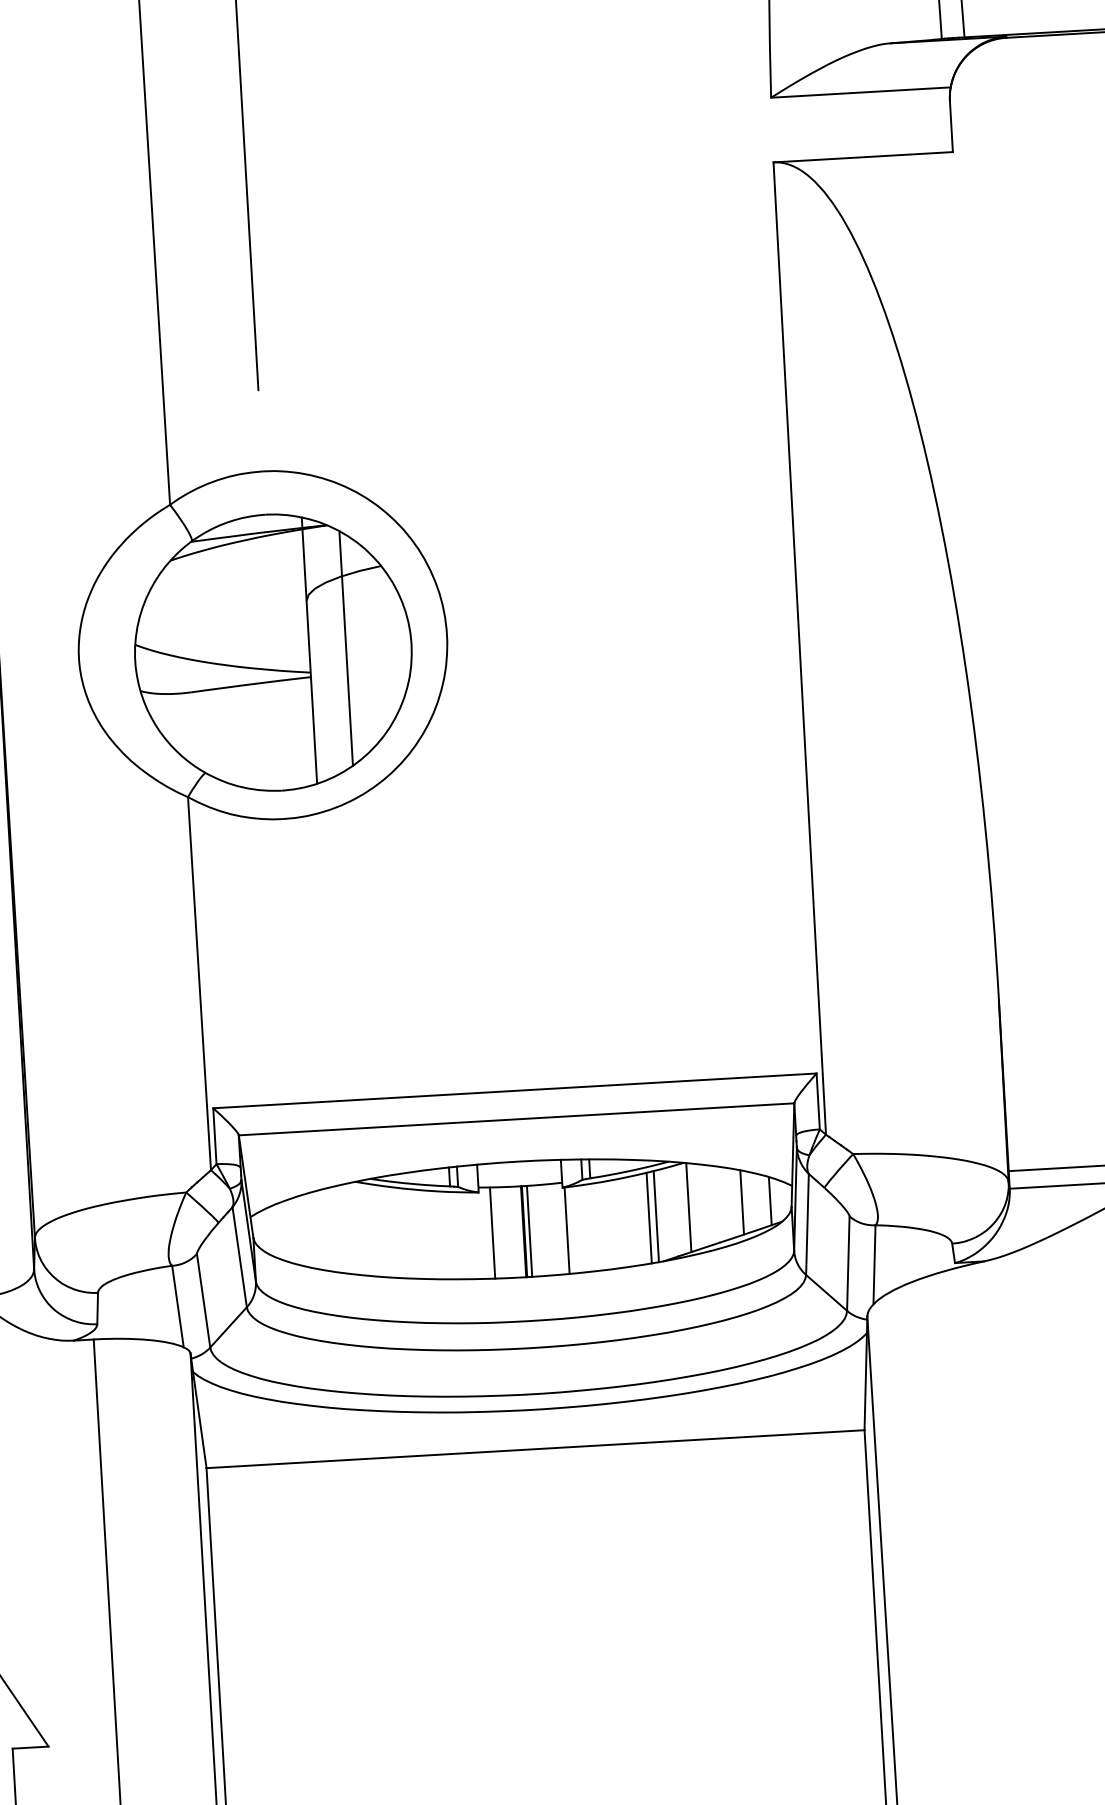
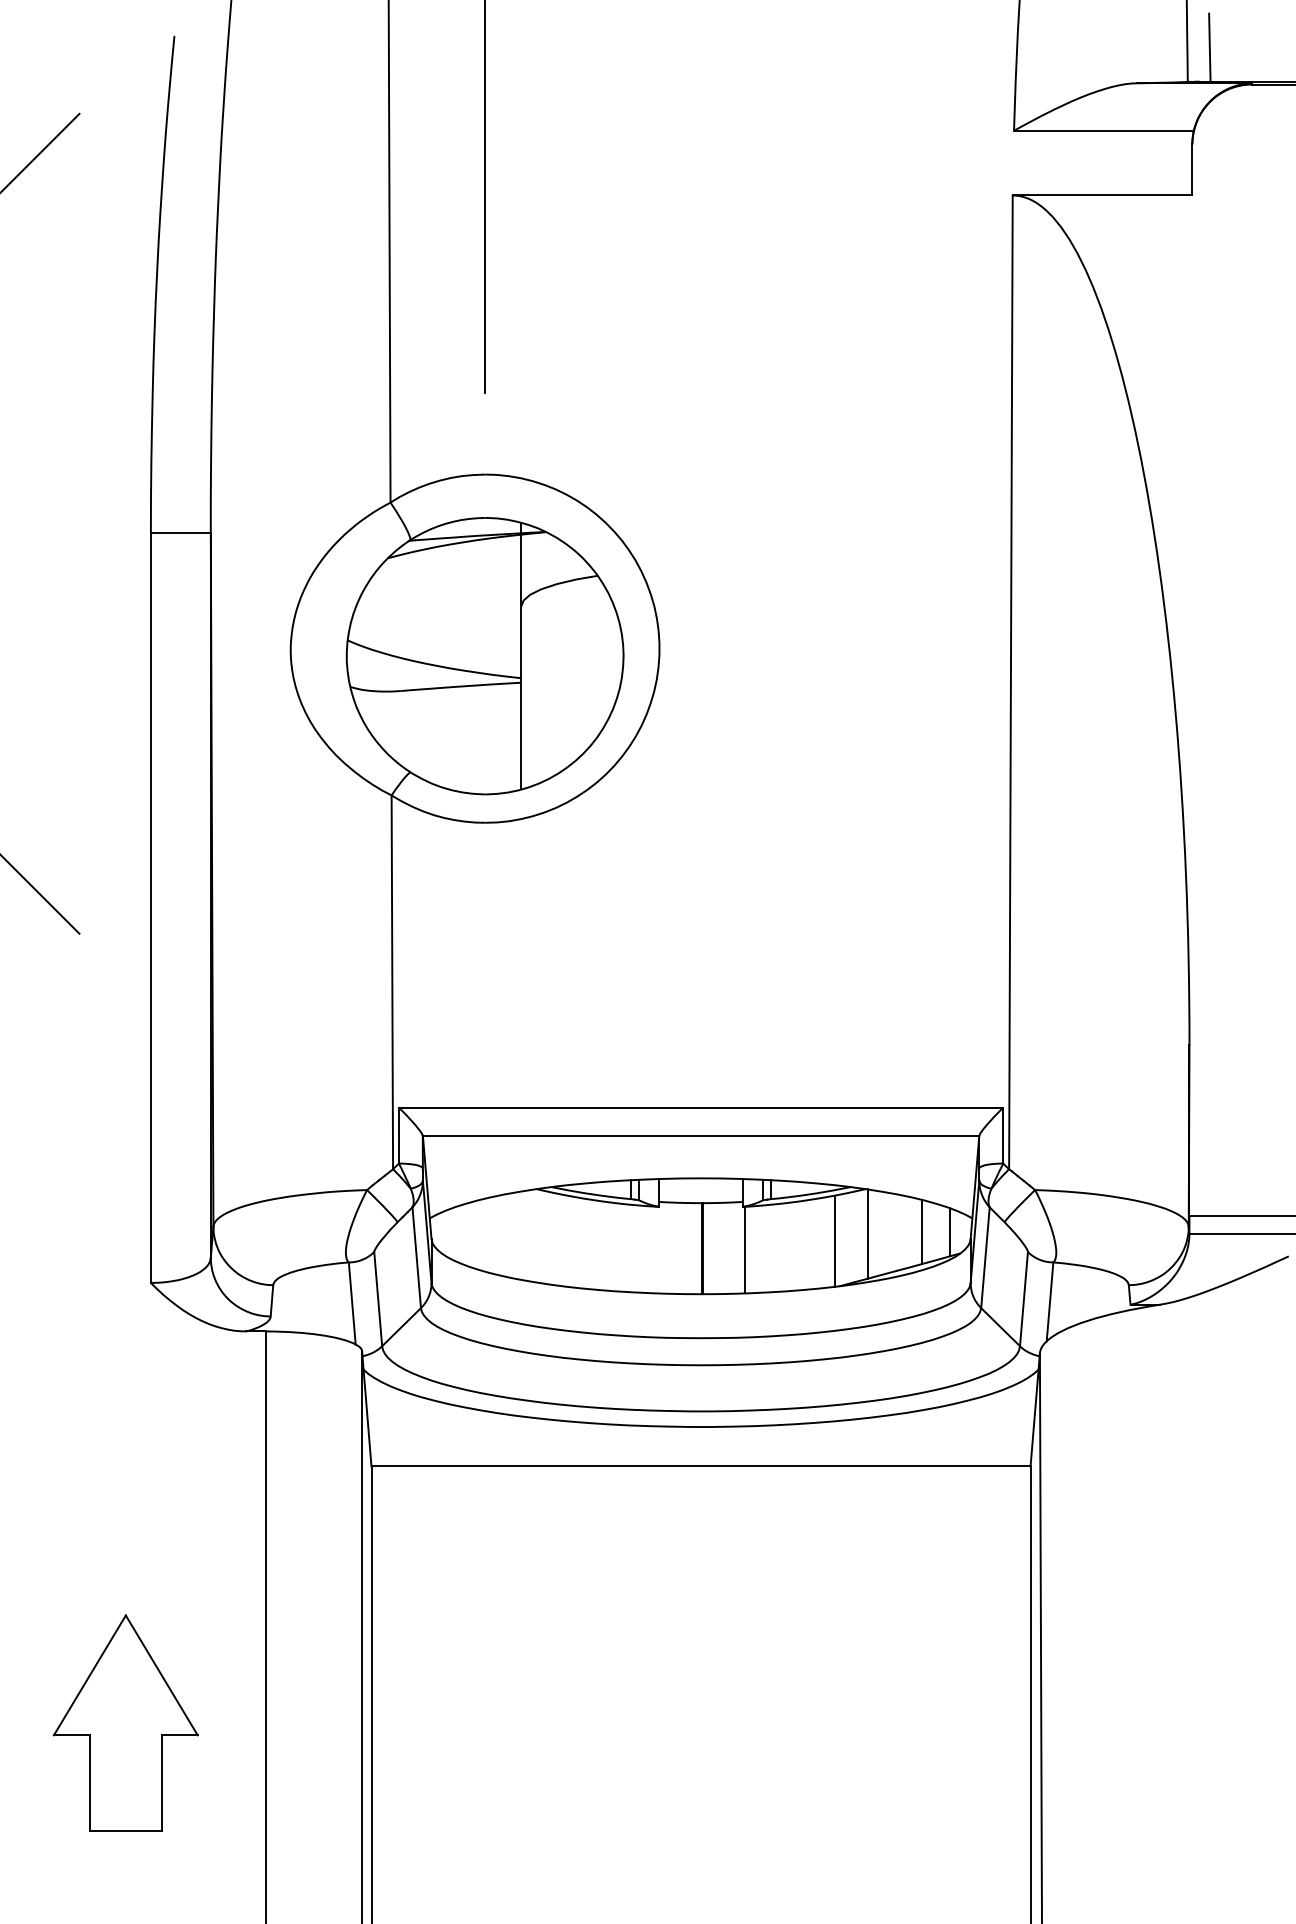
line: (346, 647) -> (558, 655), removed
line: (648, 1217) -> (827, 1241), removed
line: (529, 1231) -> (707, 1248), removed
line: (492, 1232) -> (670, 1247), removed

